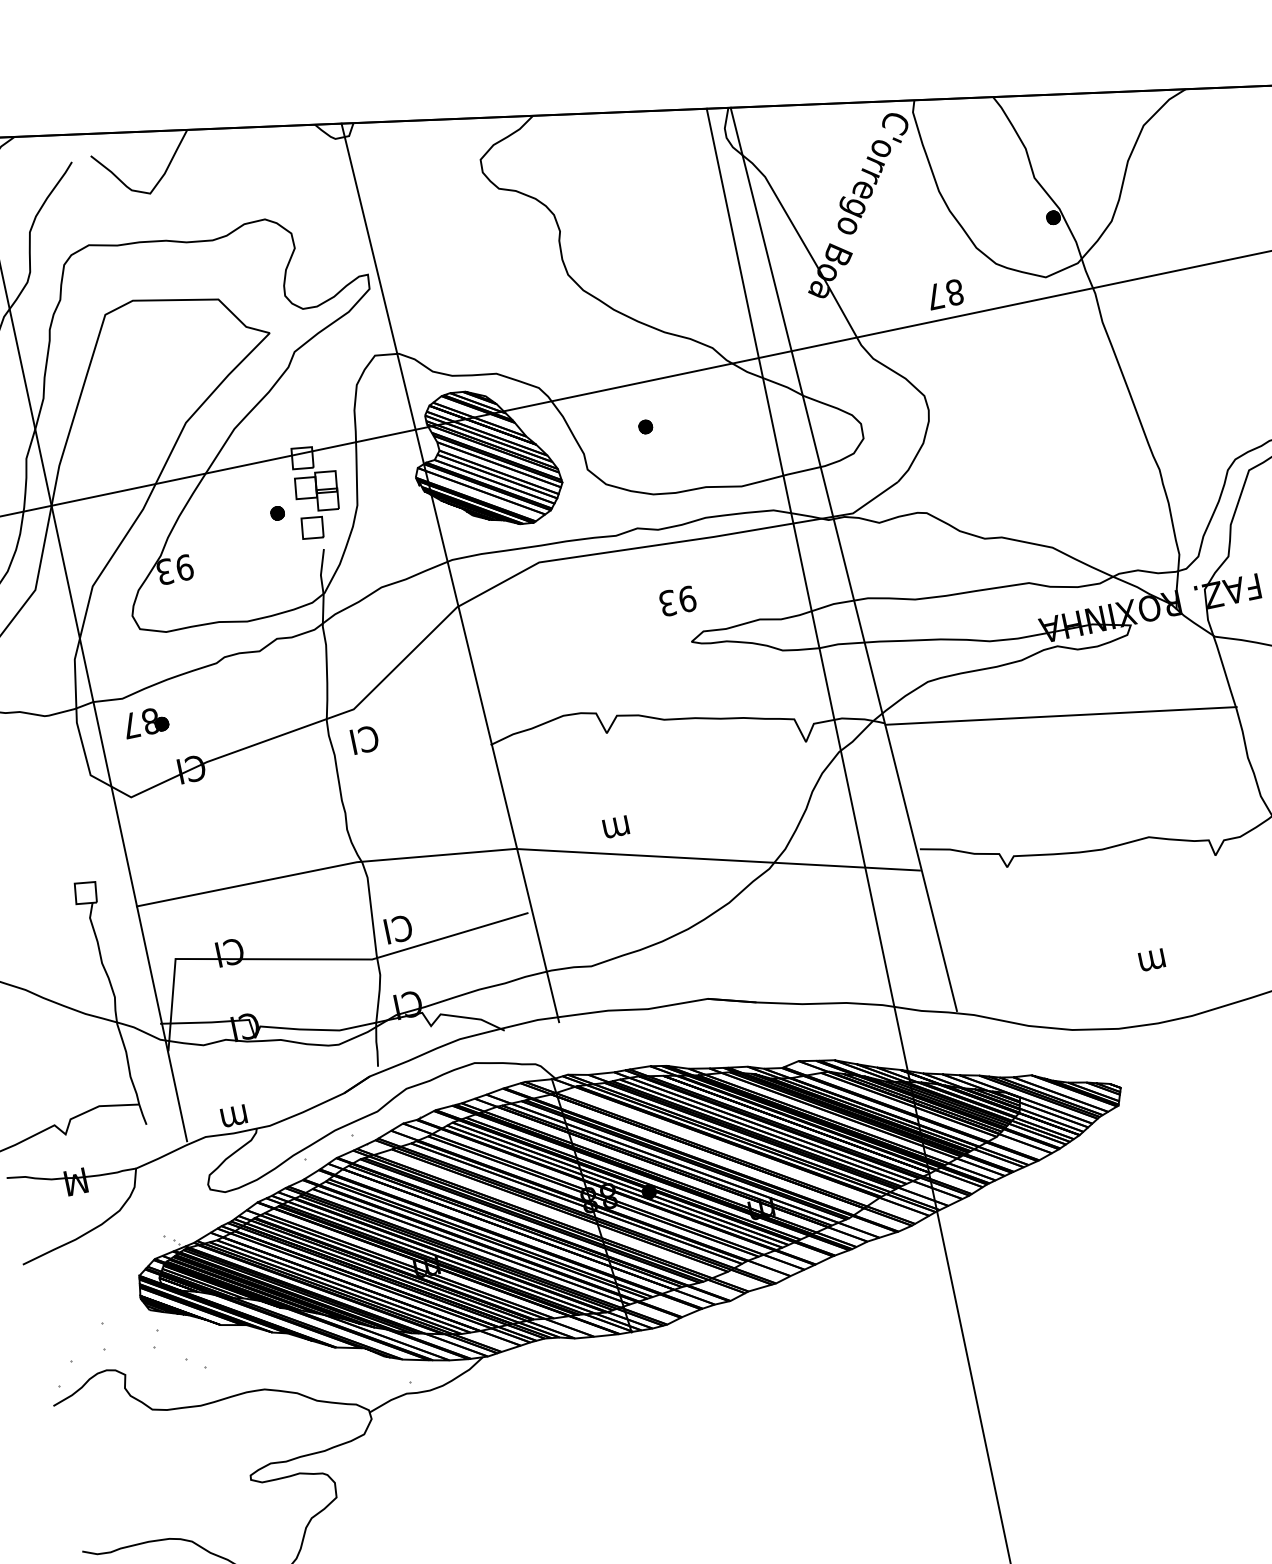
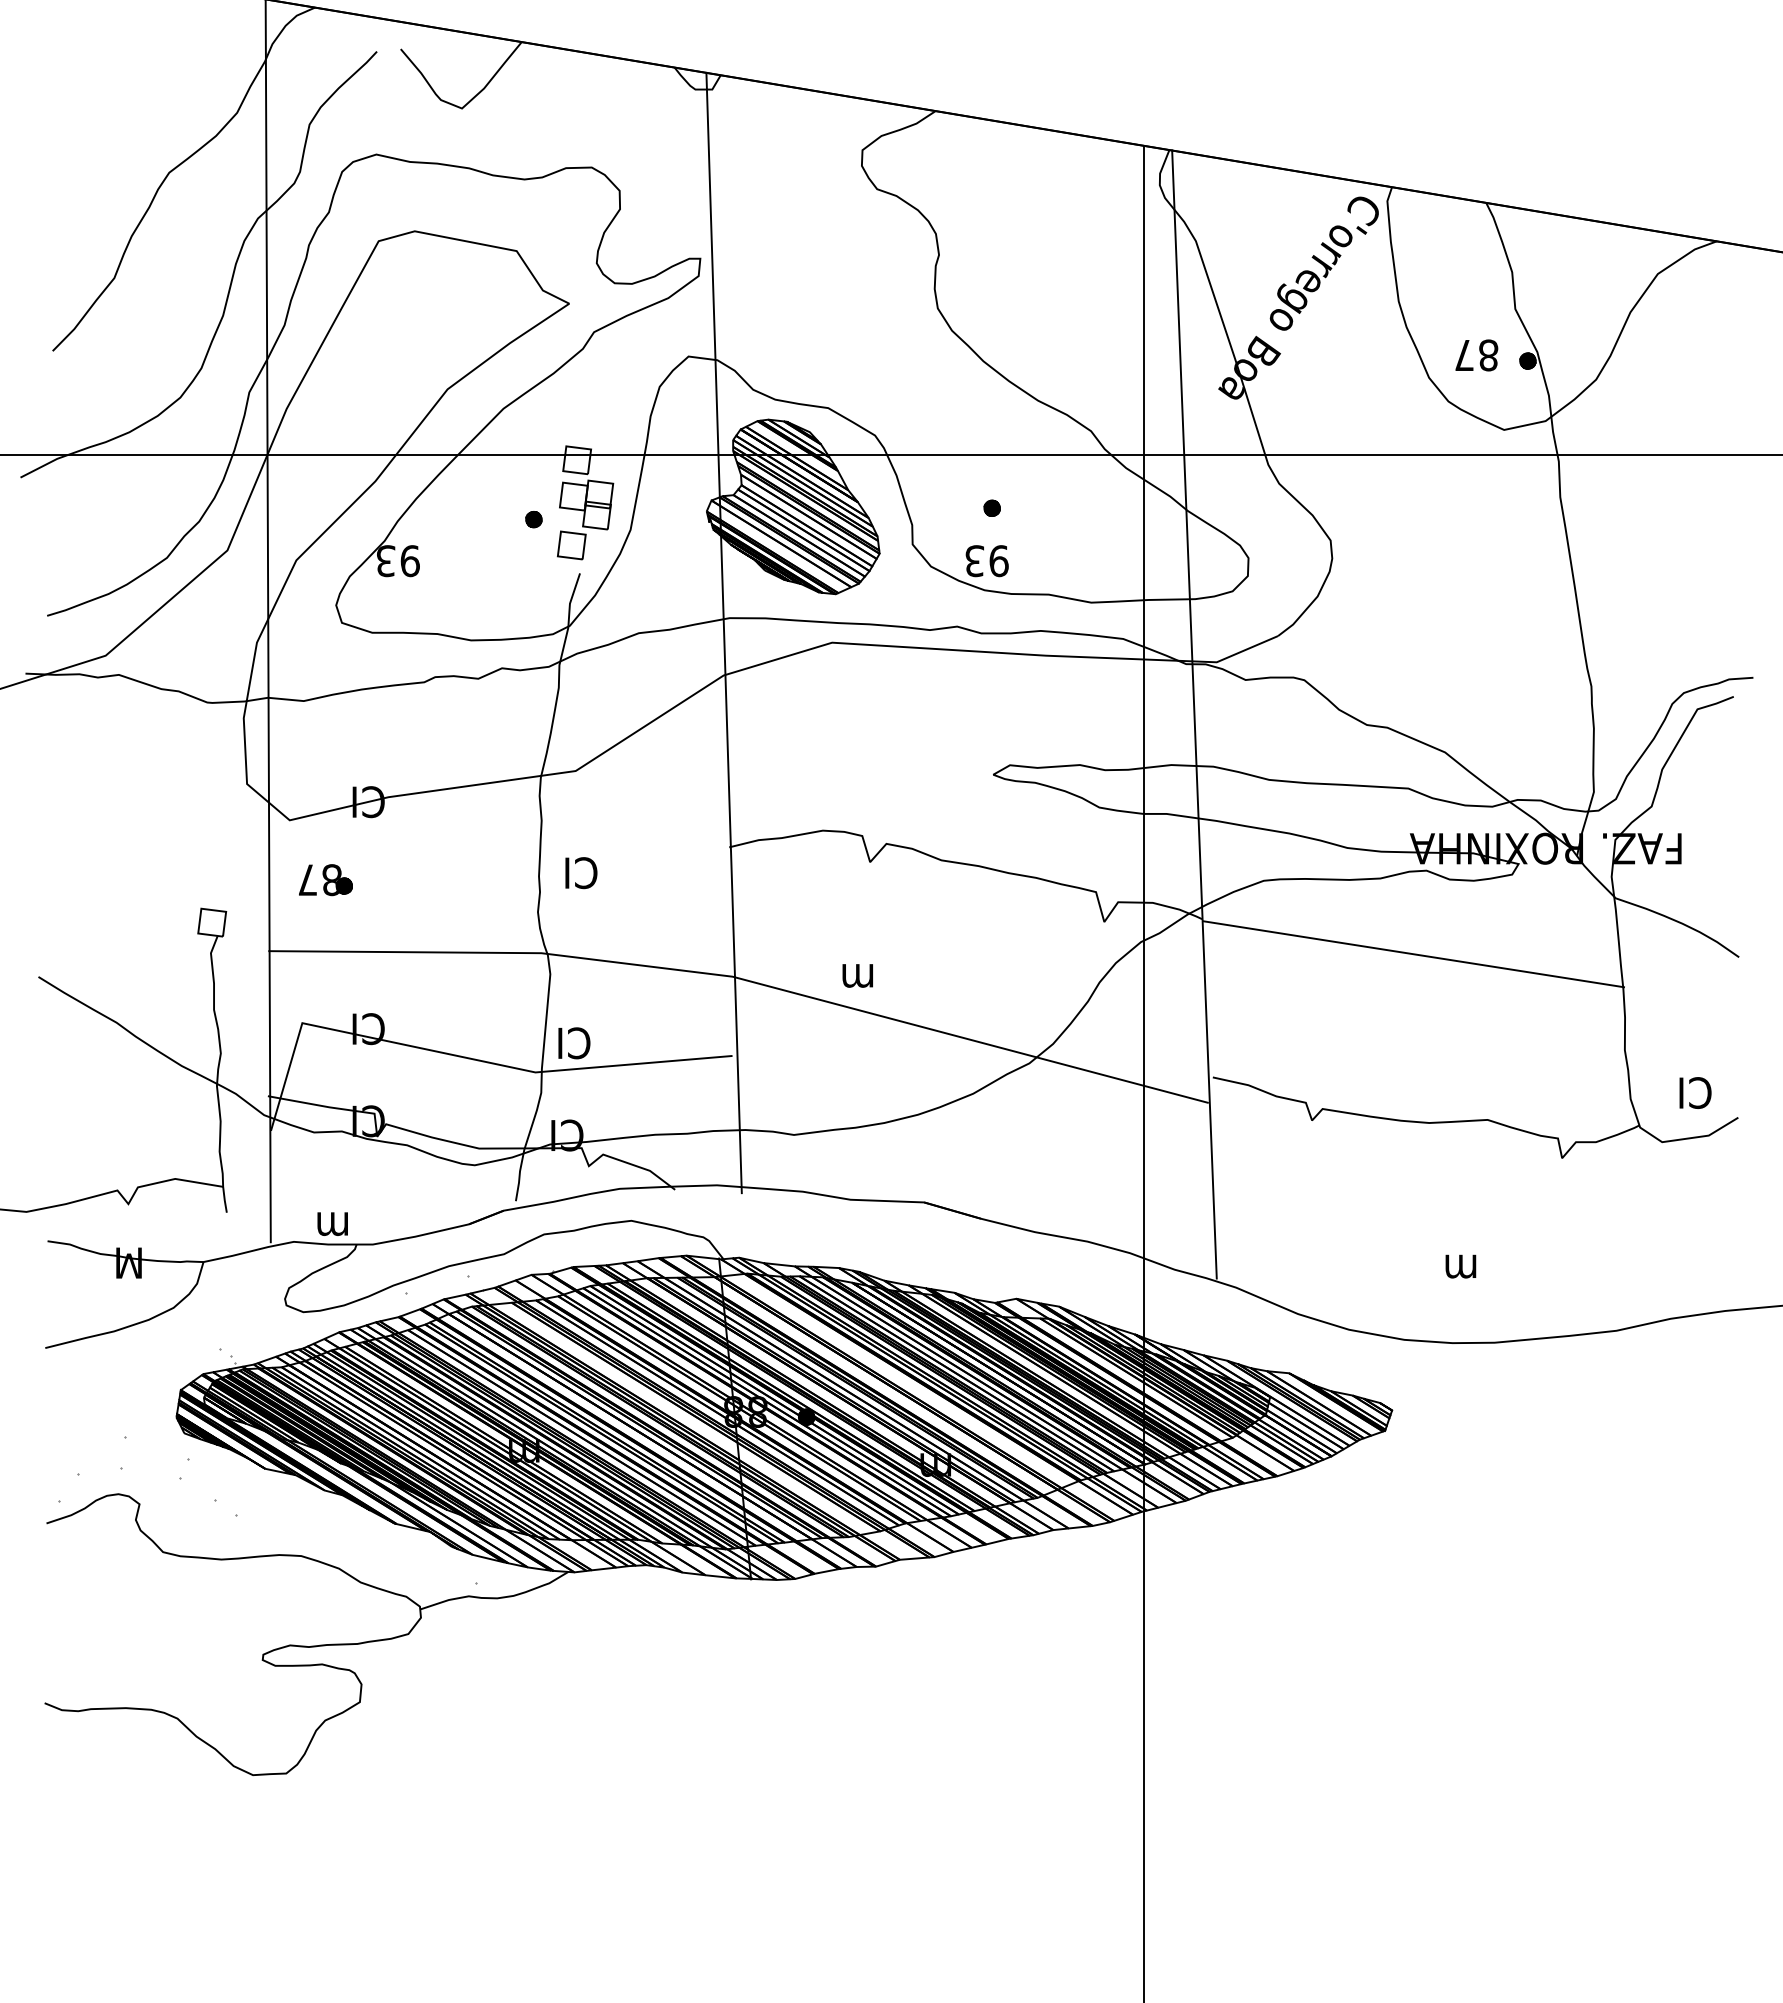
text: (945, 294) -> (1476, 355), moved
text: (677, 601) -> (986, 561), moved
part: (145, 722) -> (325, 880), moved
text: (365, 740) -> (581, 873), moved

